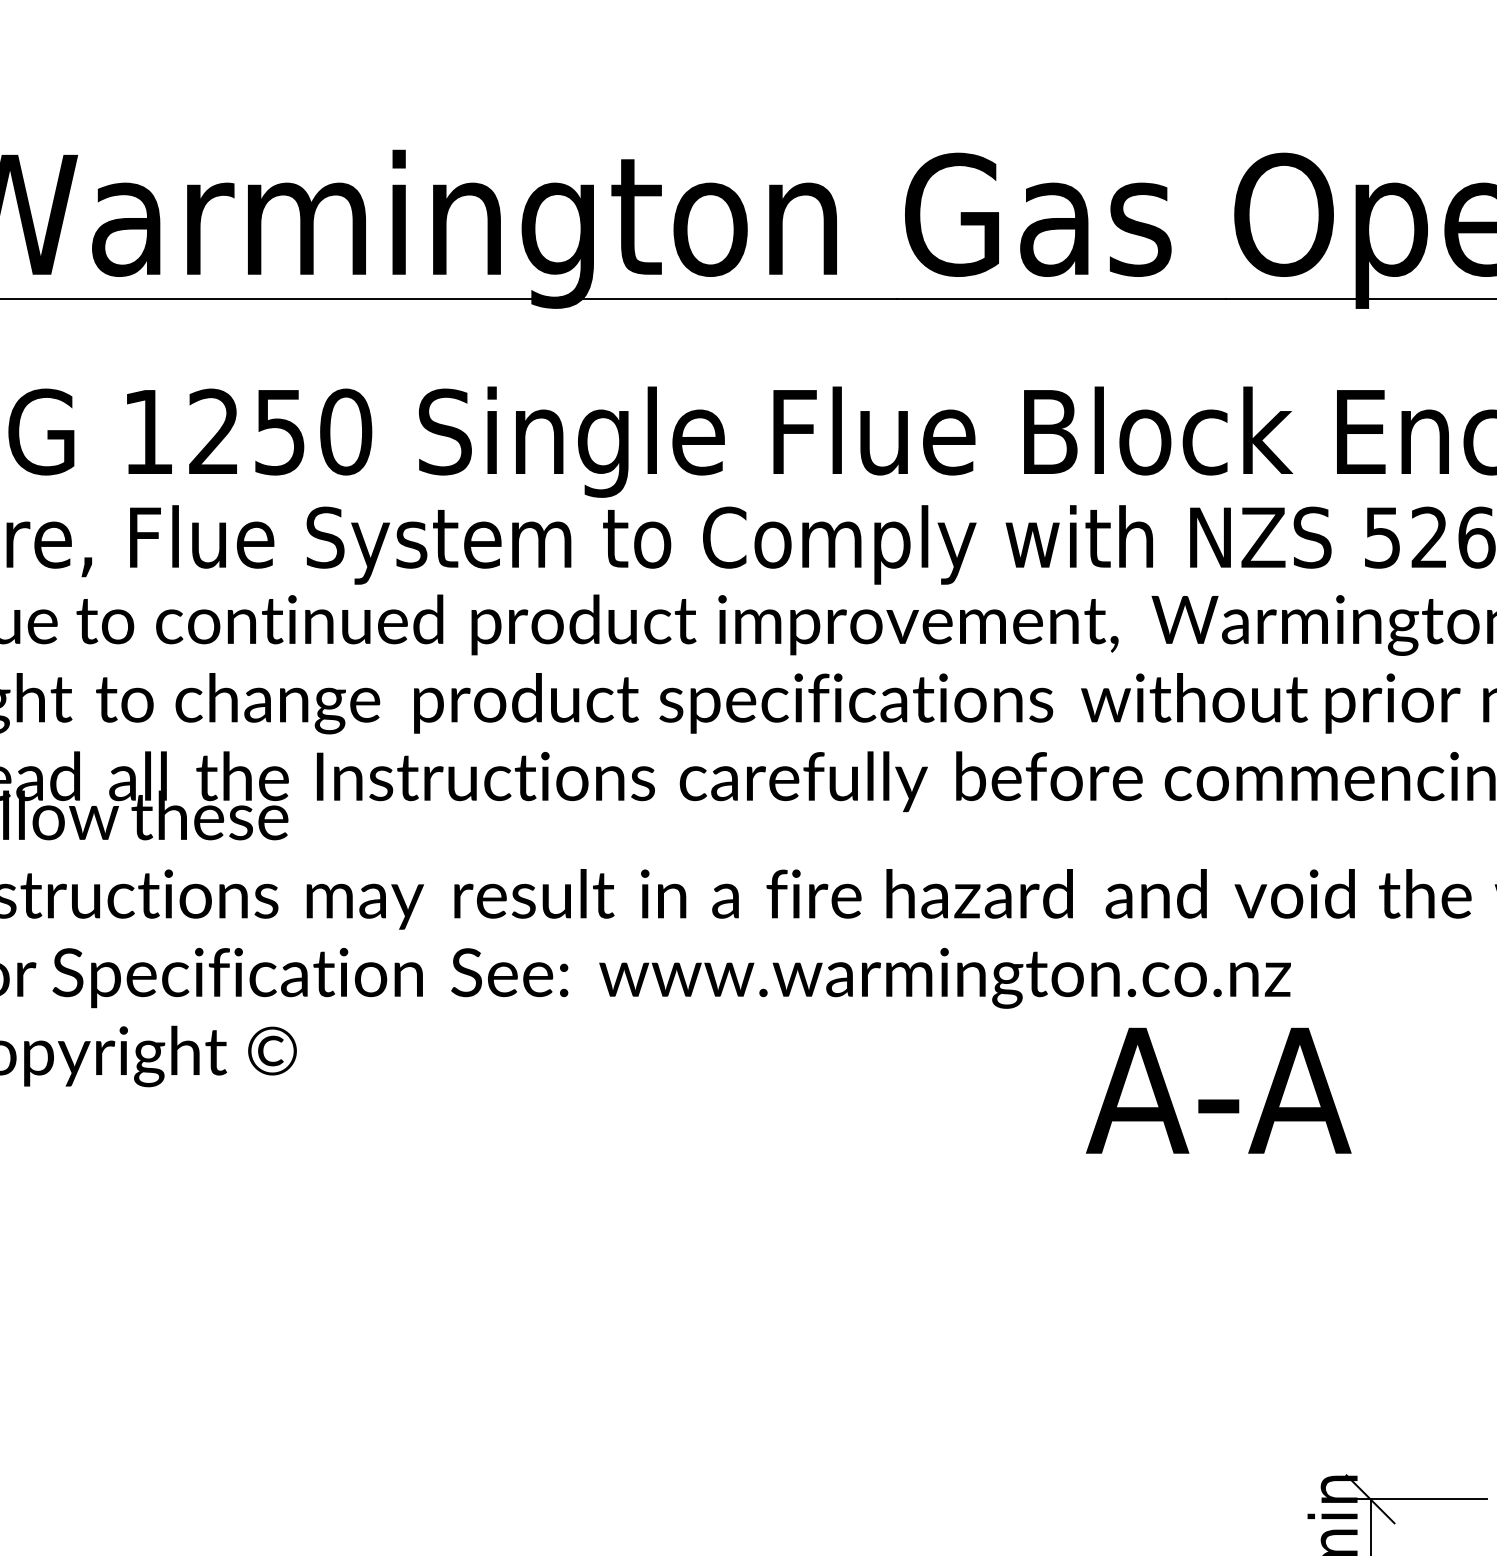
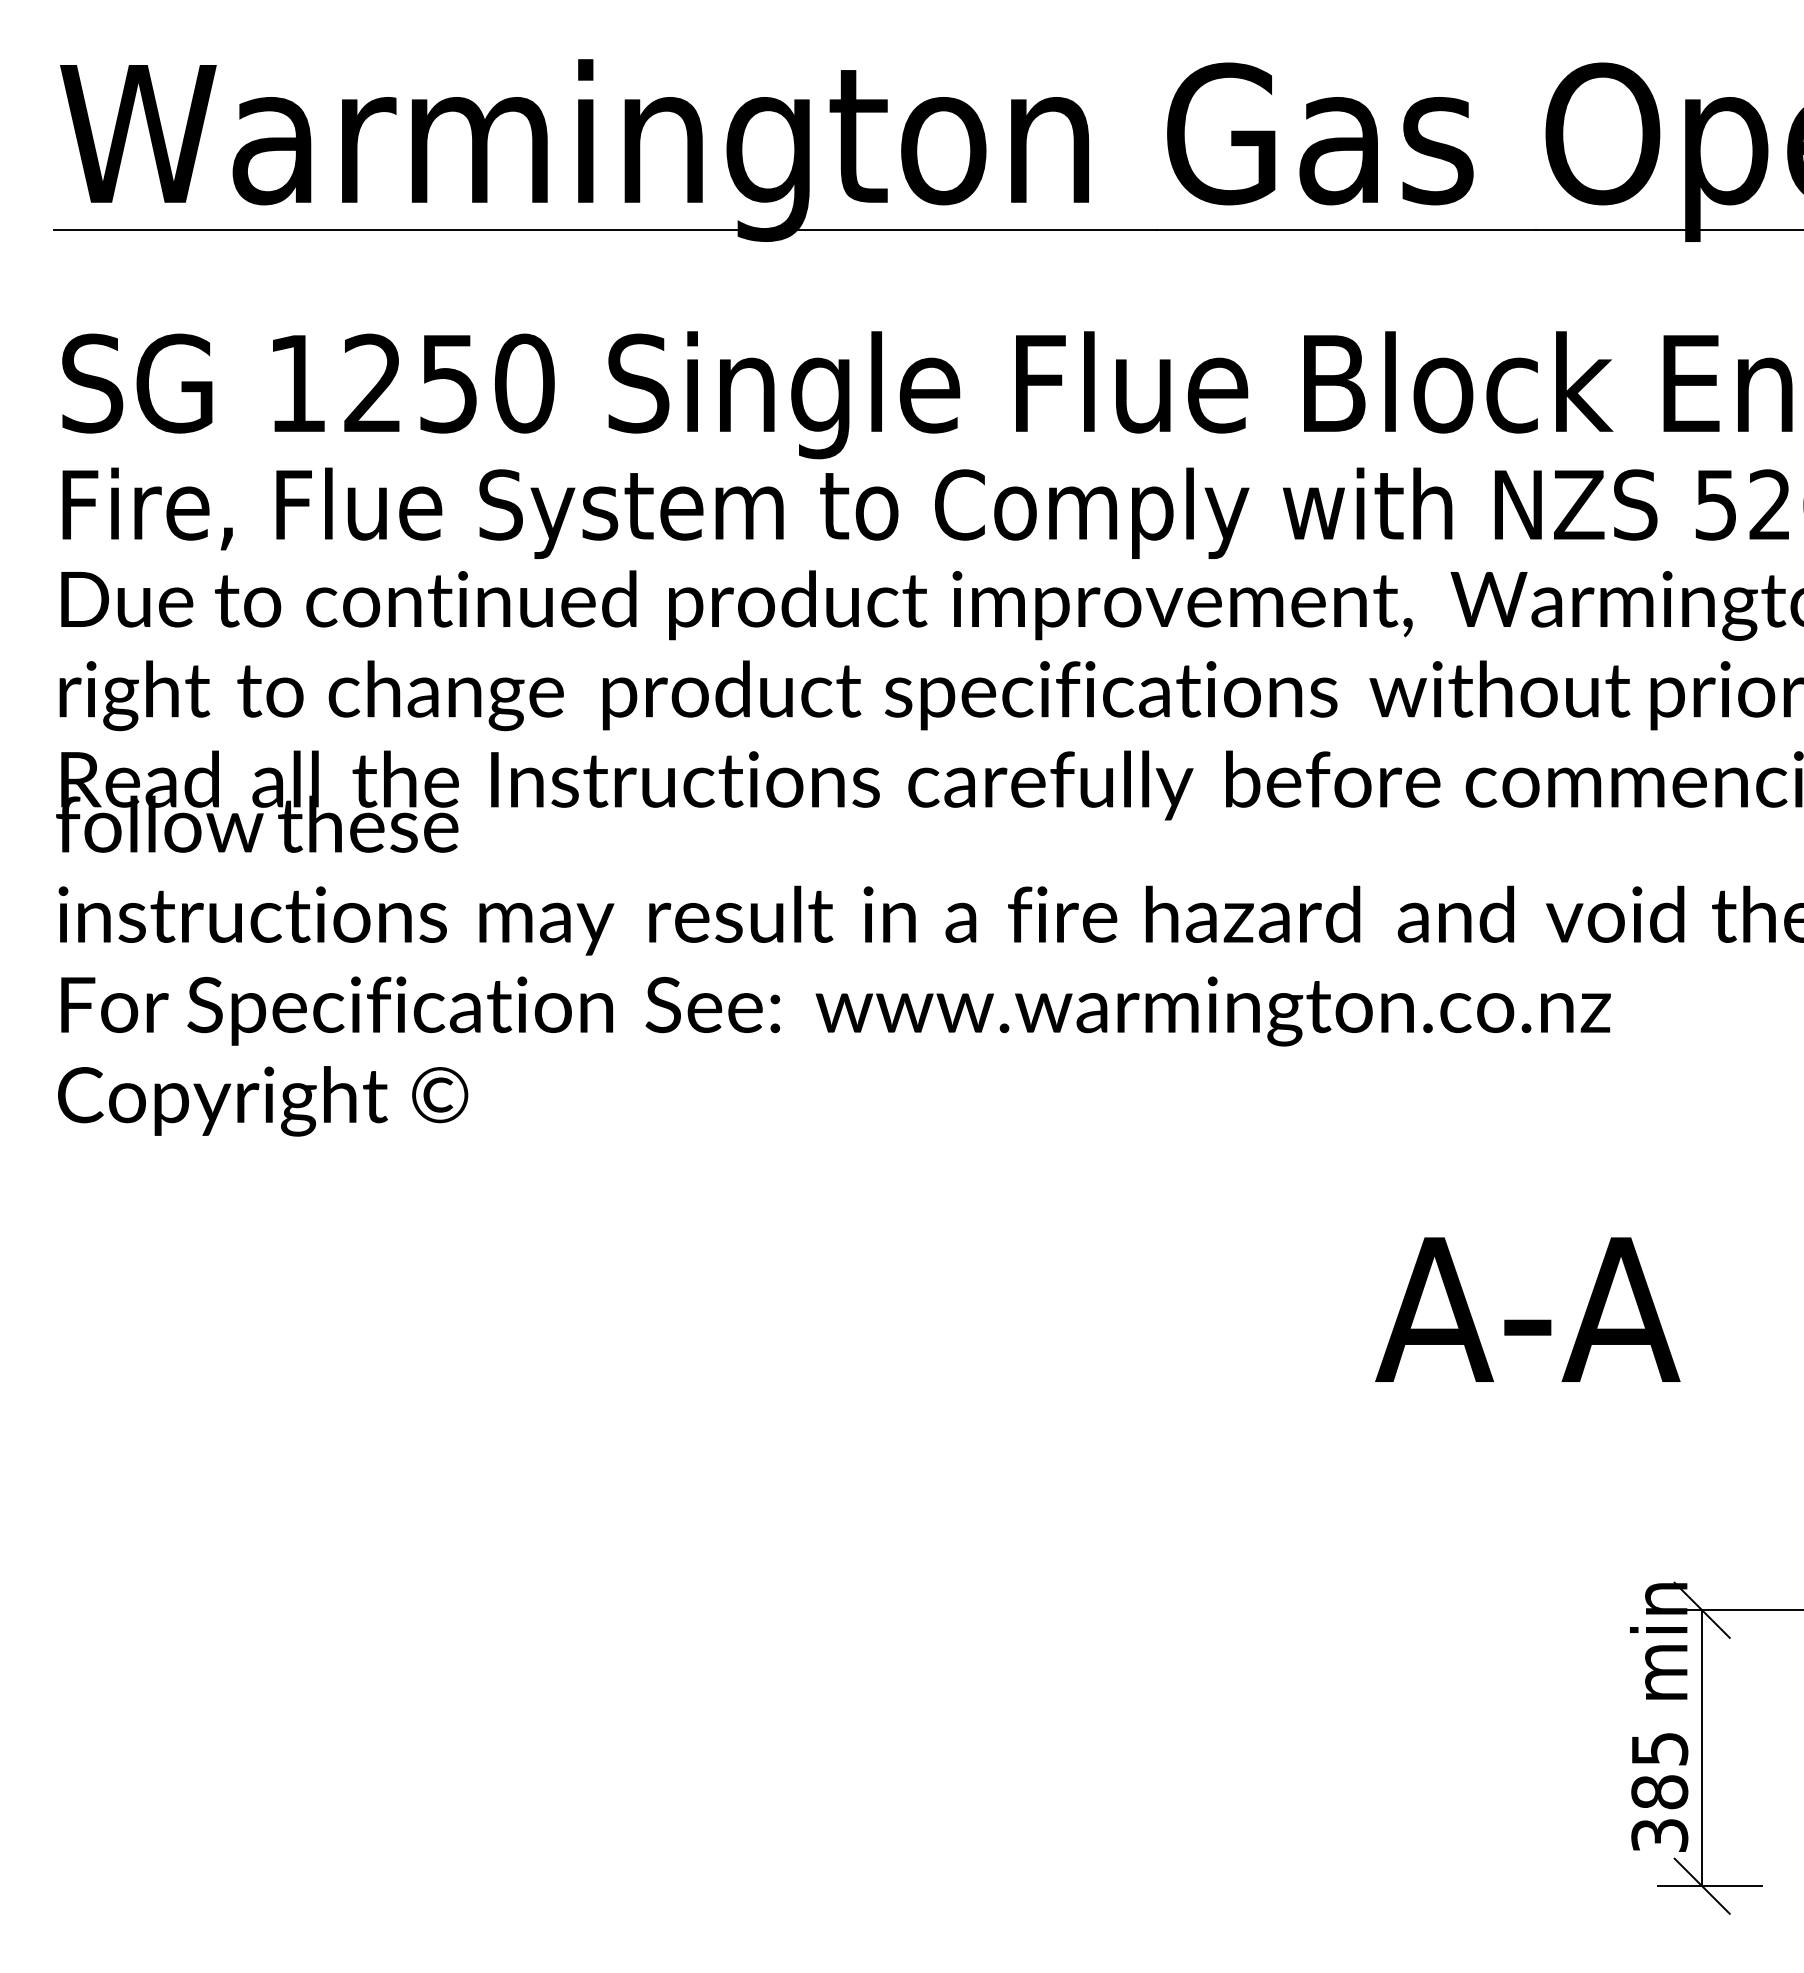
text: (1218, 1090) -> (1527, 1309), moved

